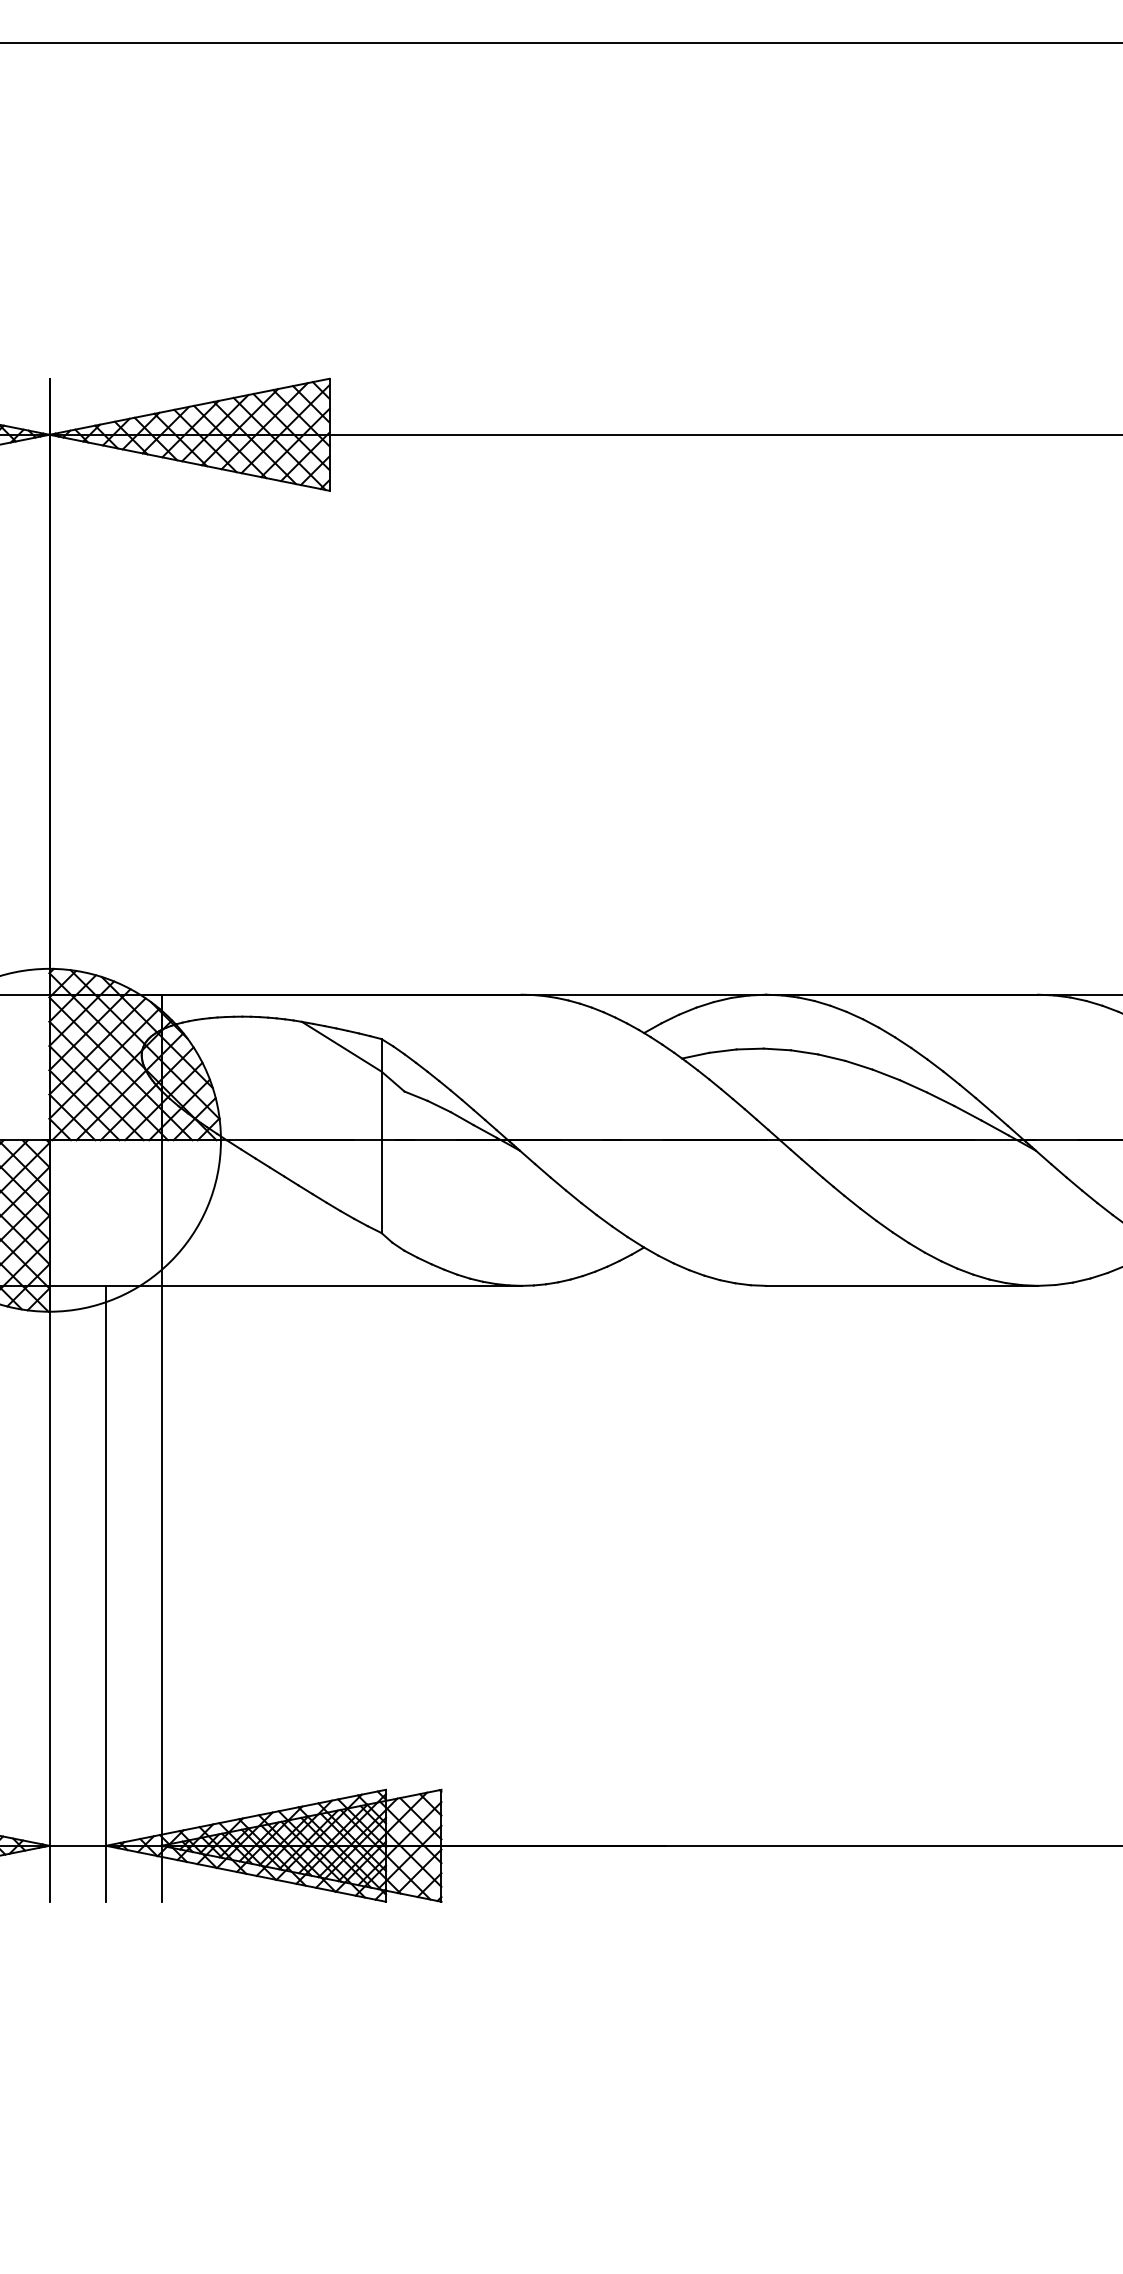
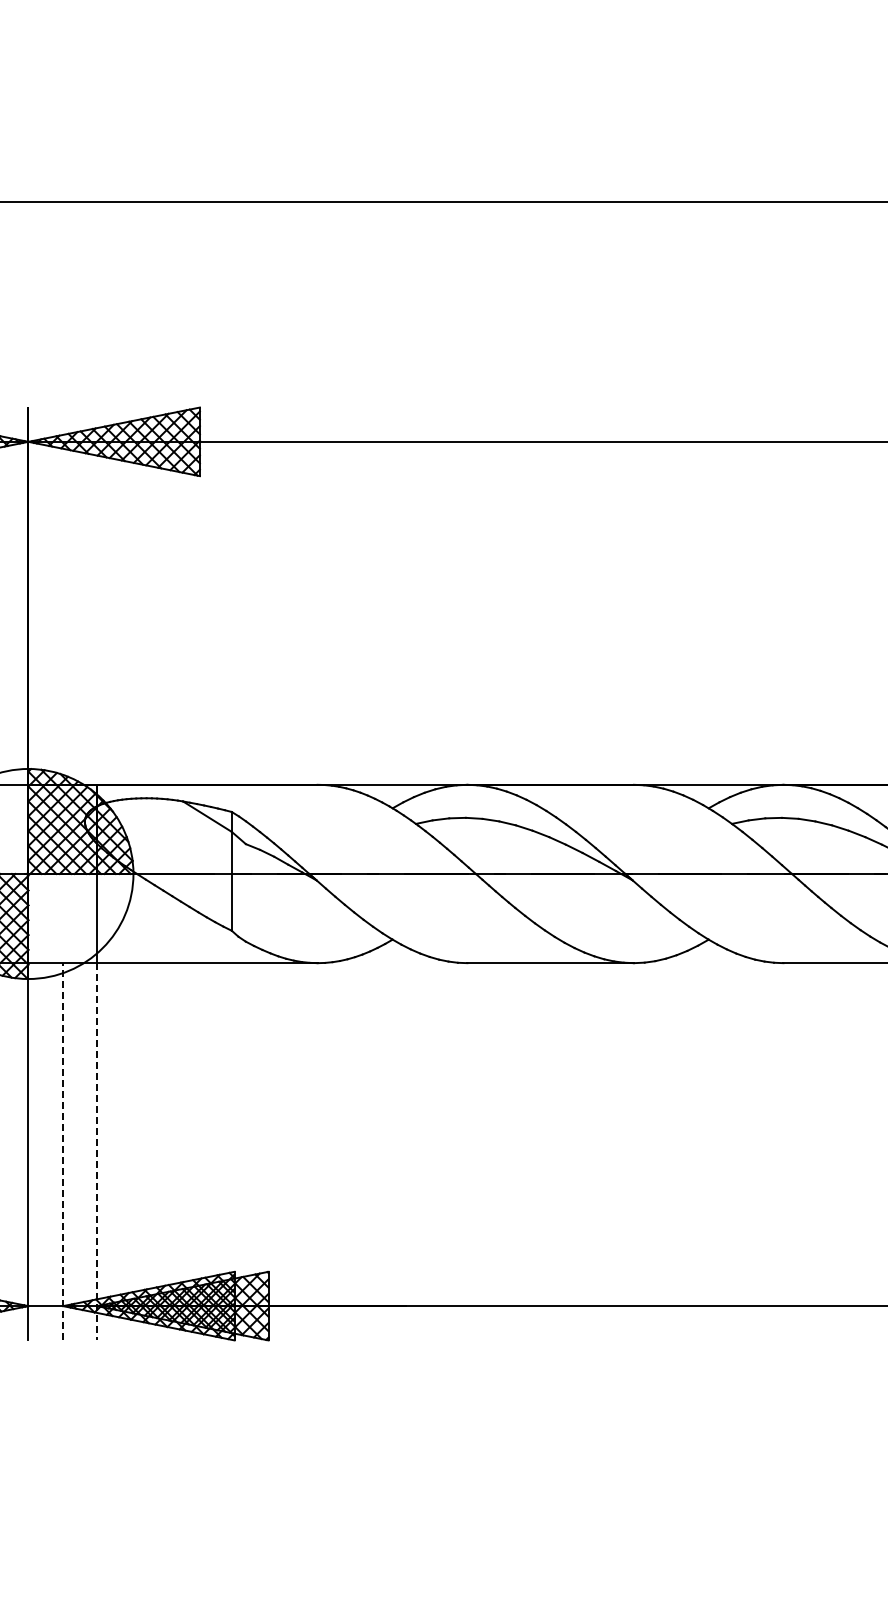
line: (106, 1593) -> (63, 1151), solid -> dashed
line: (162, 1593) -> (97, 1151), solid -> dashed

